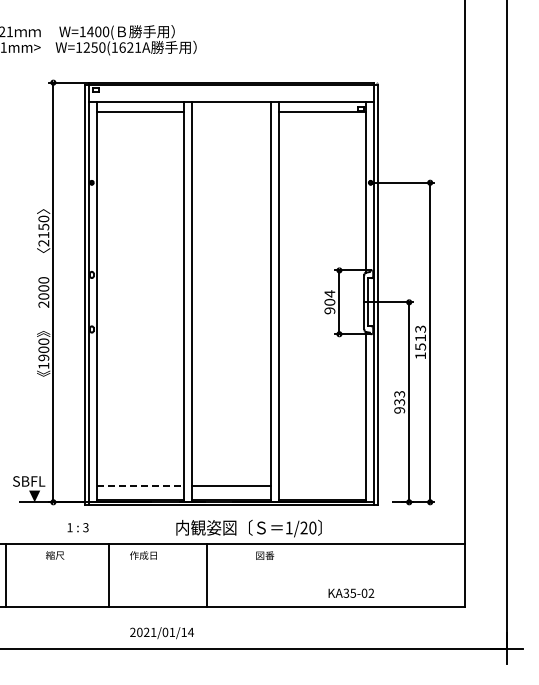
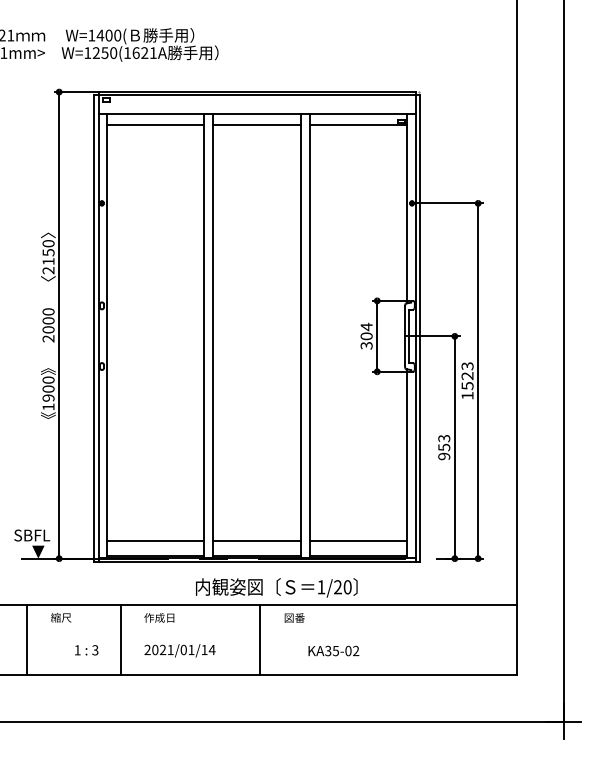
line: (231, 112) -> (257, 125), added
text: (329, 310) -> (366, 345), 904 -> 304
text: (420, 337) -> (467, 375), 1513 -> 1523
text: (399, 402) -> (444, 447), 933 -> 953
line: (140, 486) -> (156, 541), dashed -> solid
line: (321, 486) -> (357, 541), added
text: (77, 527) -> (85, 650), moved
line: (5, 574) -> (27, 638), moved
line: (207, 574) -> (260, 638), moved
text: (351, 592) -> (333, 650), moved
text: (161, 633) -> (179, 651), moved

